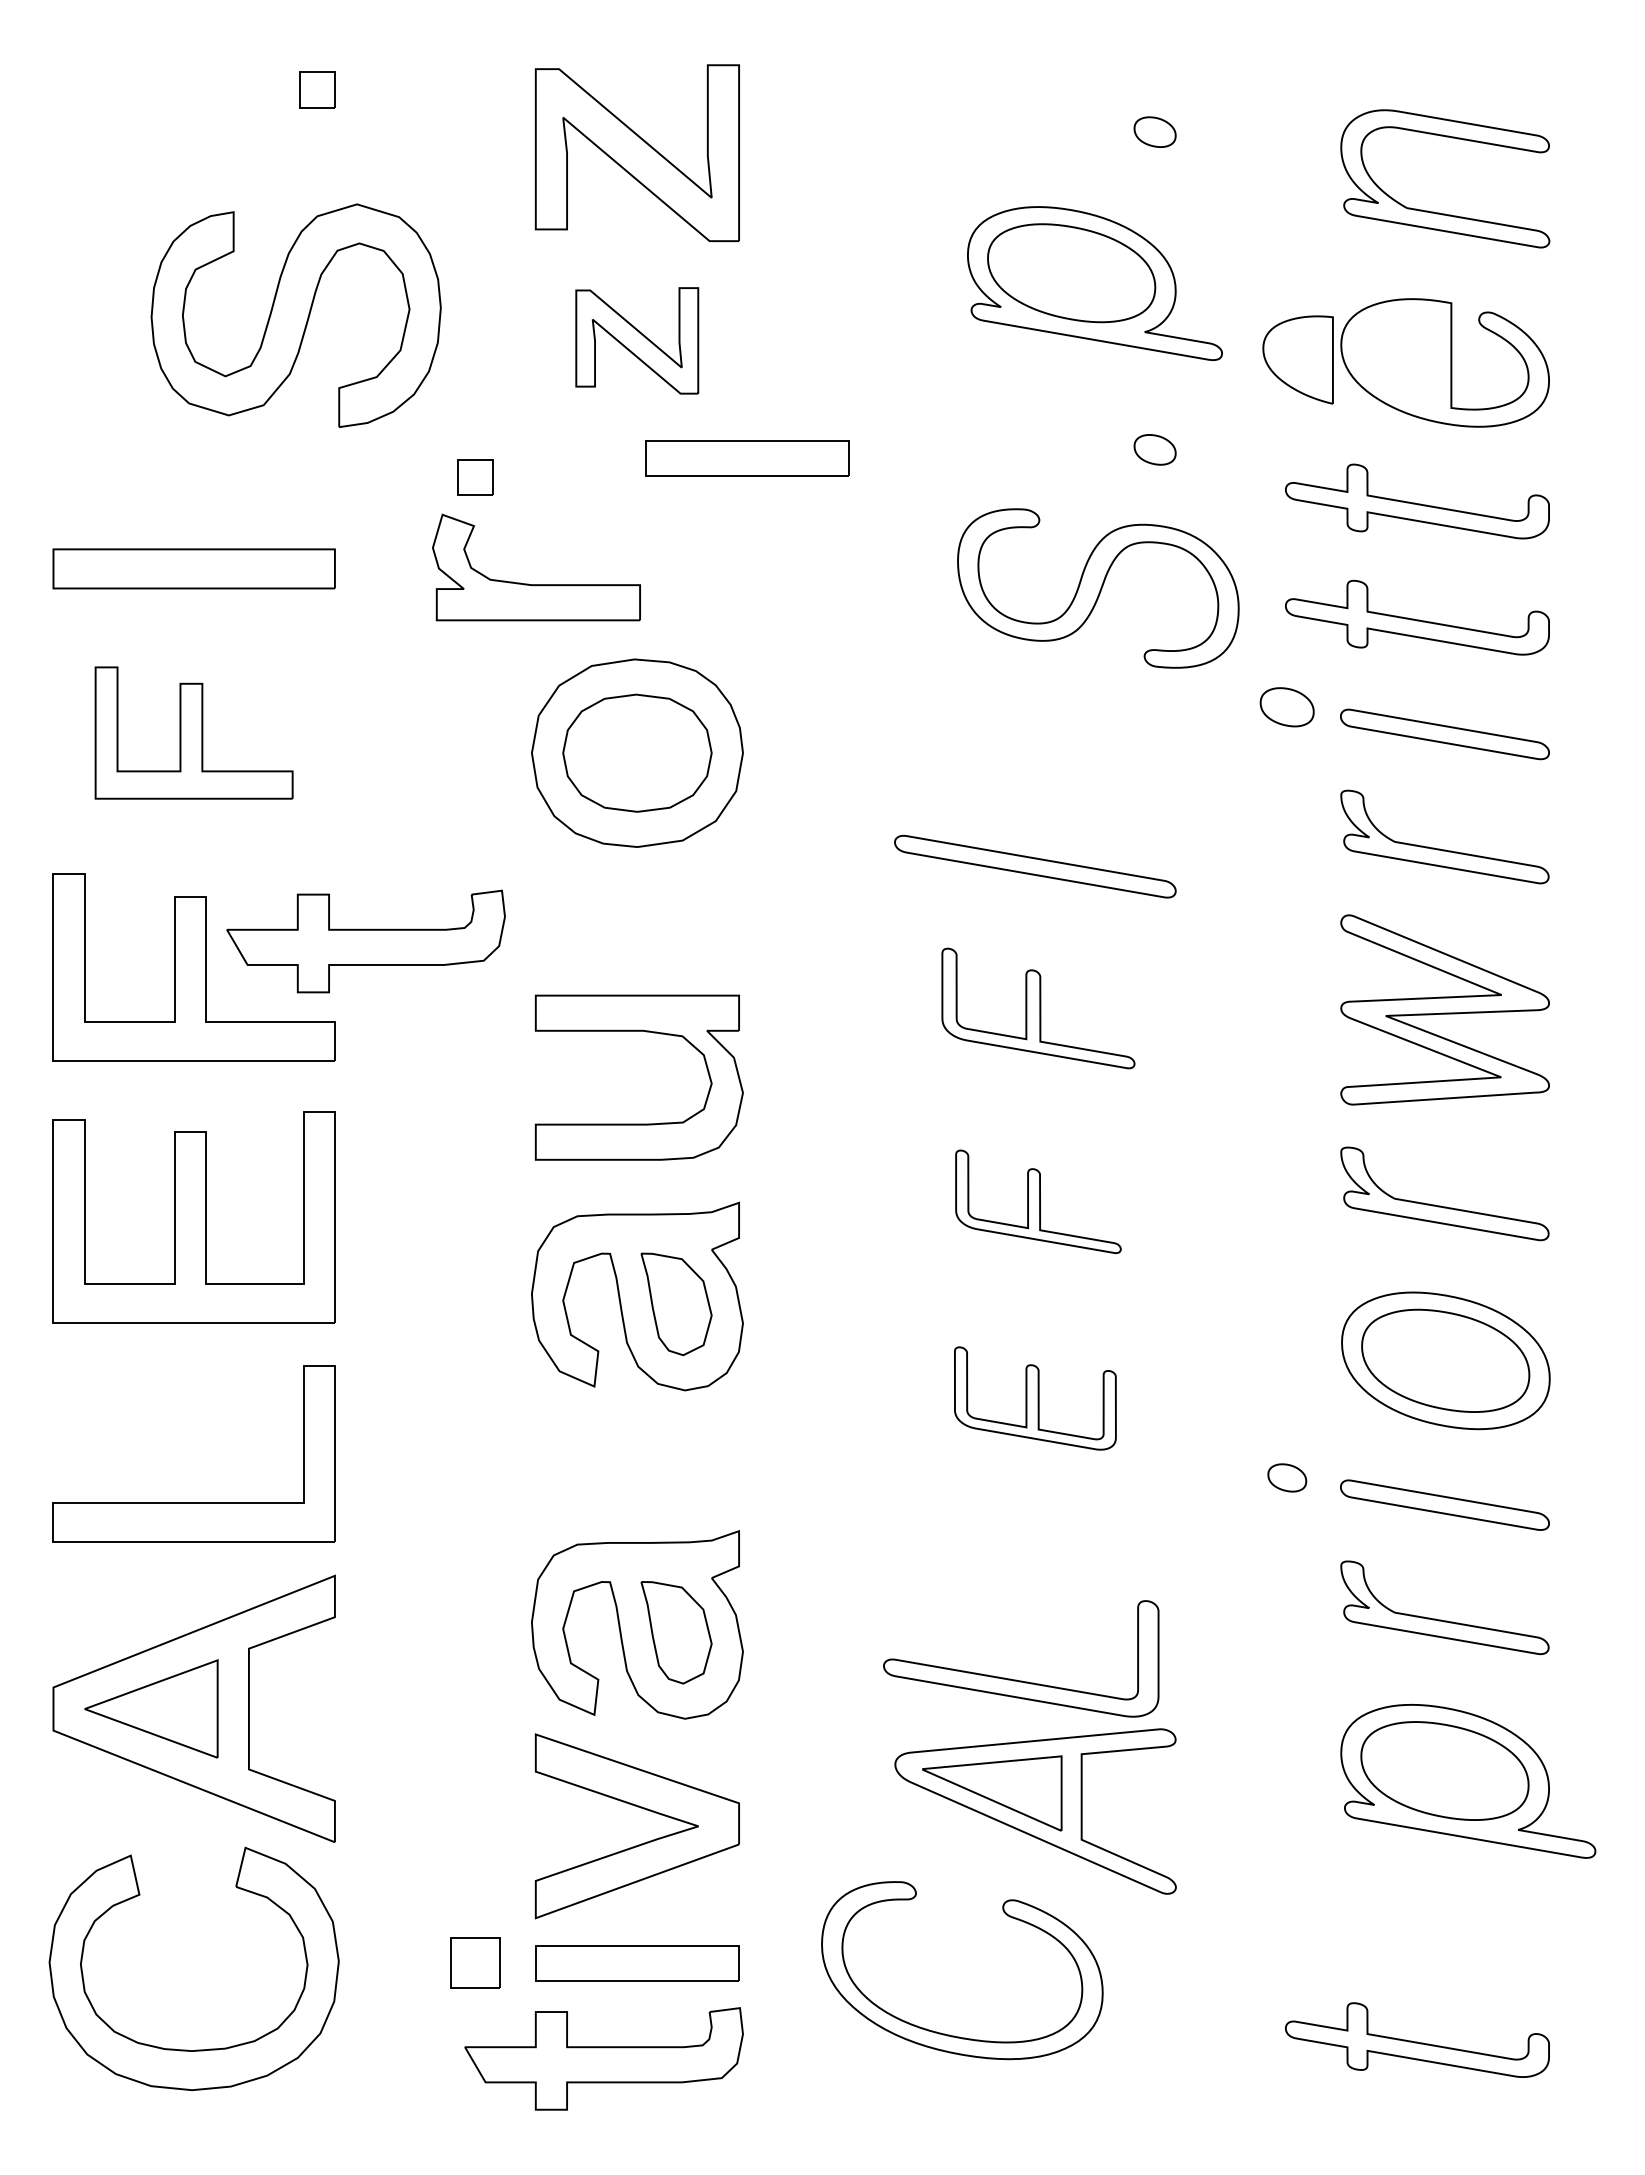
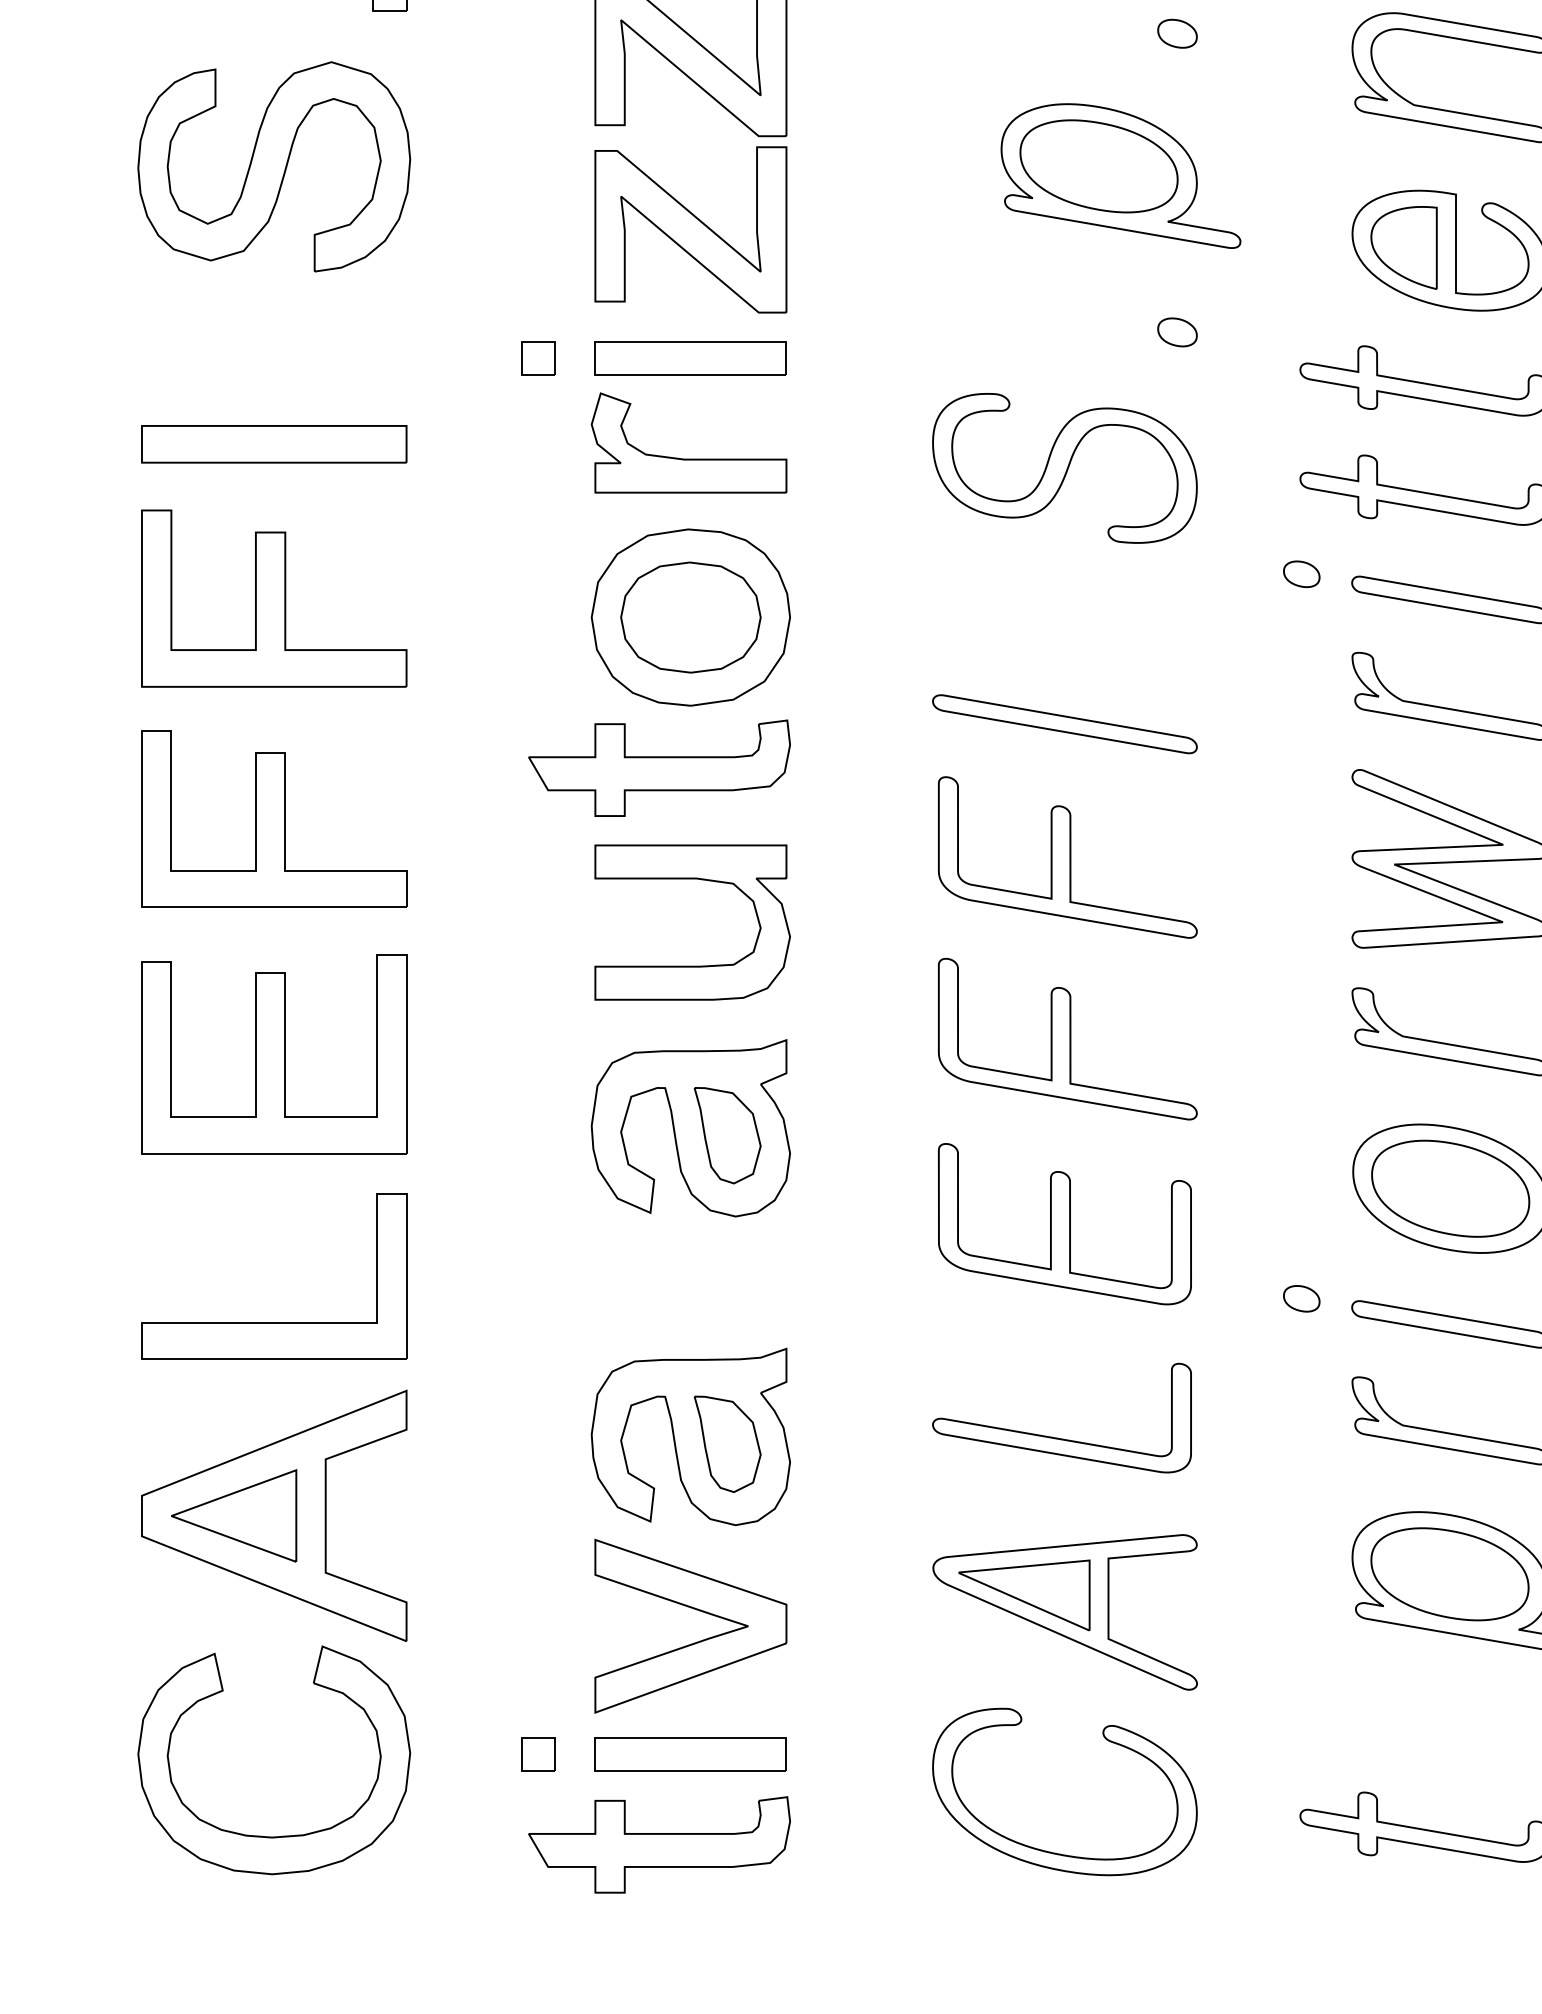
part: (295, 315) -> (273, 166), moved
part: (636, 340) -> (690, 229), size x1.67
part: (1297, 359) -> (1403, 247), moved
part: (747, 458) -> (690, 358), moved
part: (536, 584) -> (689, 458), moved
part: (1098, 588) -> (1065, 468), moved
part: (1287, 706) -> (1301, 573), size x0.71
part: (193, 732) -> (273, 598), size x1.43
part: (365, 941) -> (658, 768), moved
part: (1038, 1008) -> (1067, 857), size x1.43
part: (1038, 1201) -> (1067, 1038), size x1.67
part: (1035, 1398) -> (1065, 1224), size x1.67
part: (1016, 1679) -> (1057, 1437), moved
part: (475, 1963) -> (538, 1755), size x0.71
part: (945, 2033) -> (1049, 1851), moved

